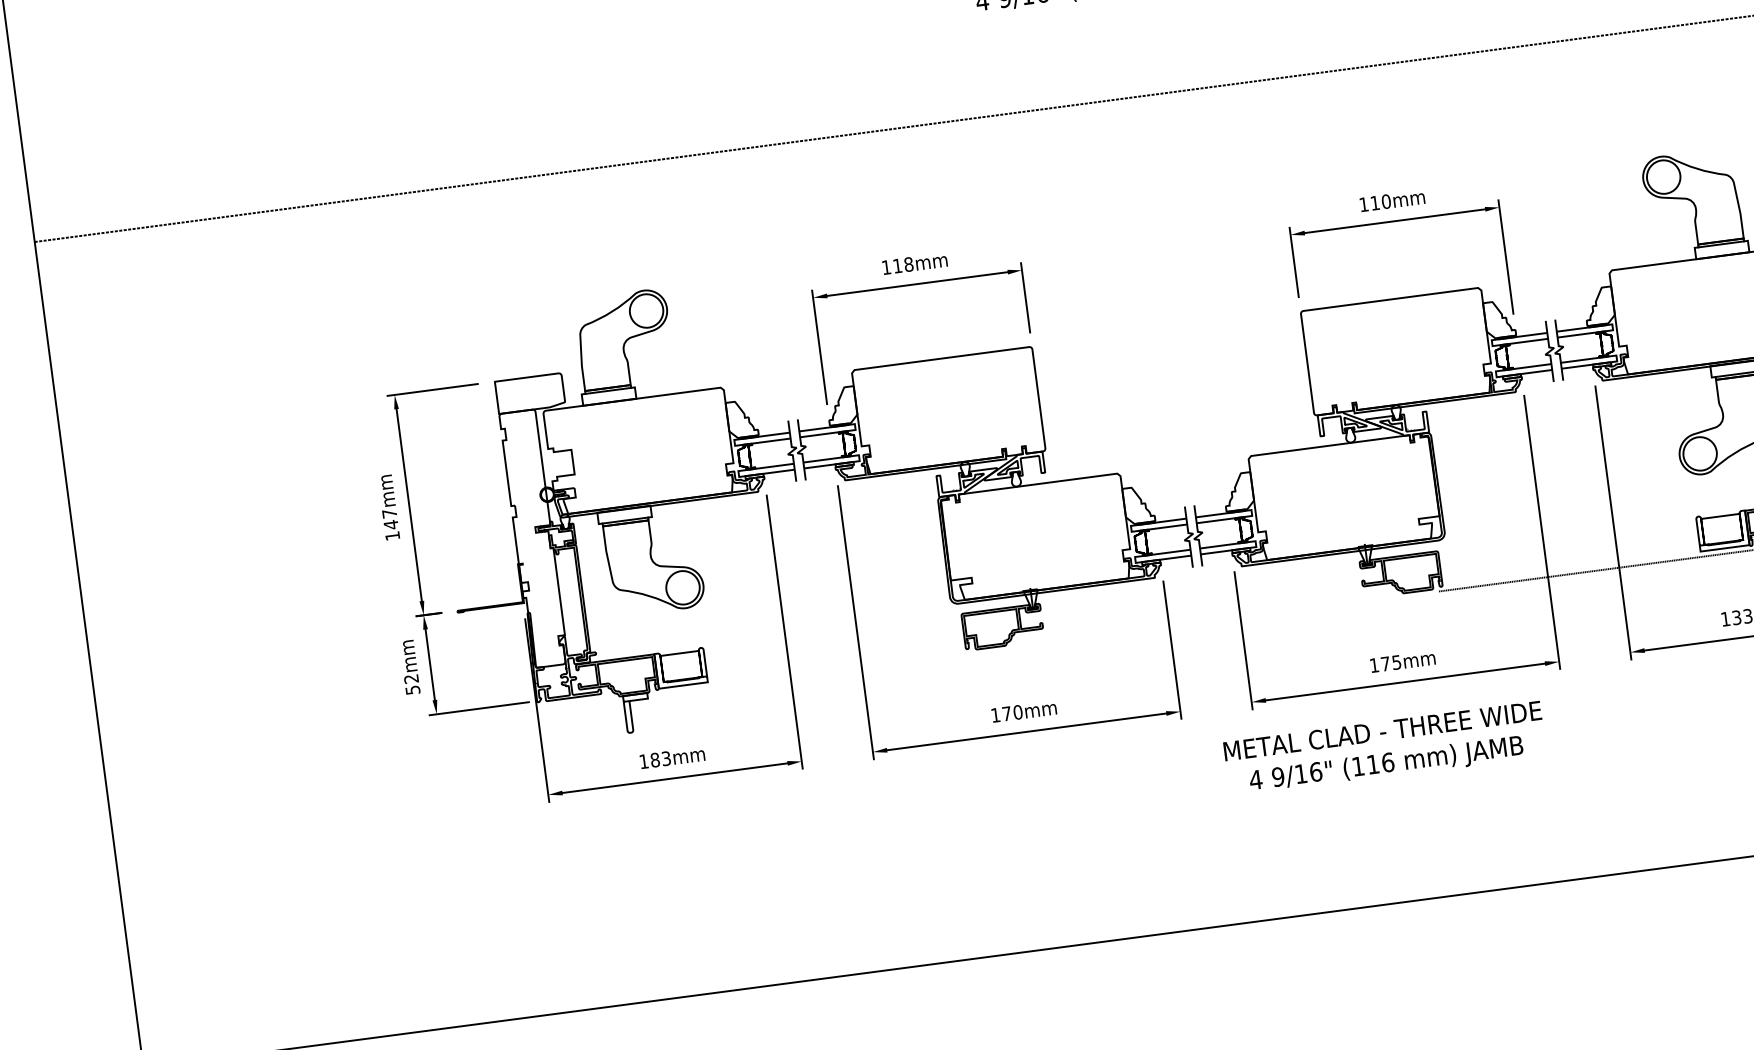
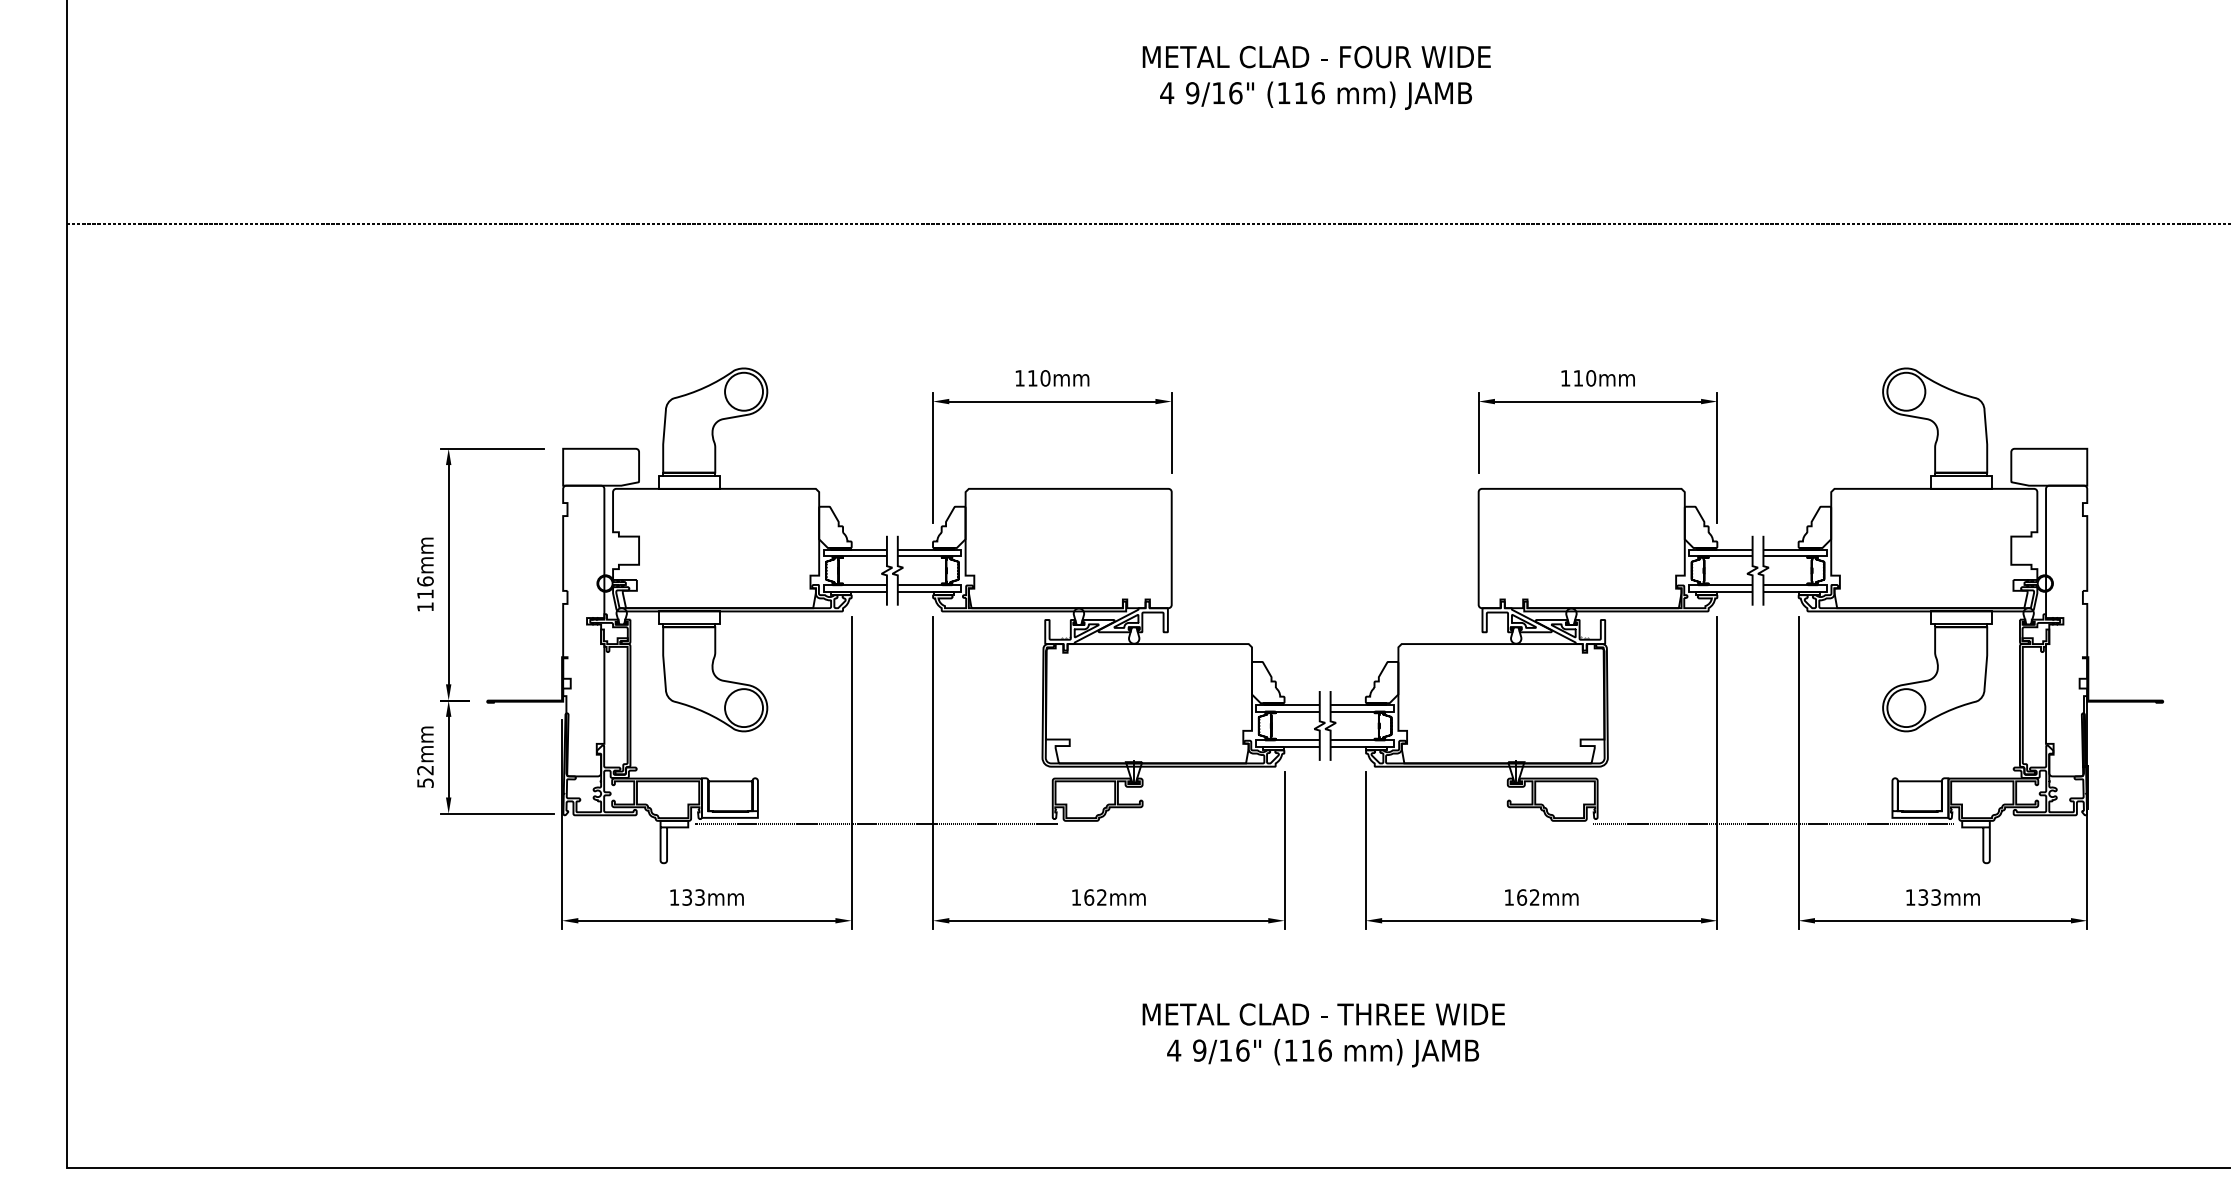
text: (908, 264) -> (1045, 378), 118mm -> 110mm
text: (390, 518) -> (425, 587), 147mm -> 116mm
text: (1391, 663) -> (1528, 897), 175mm -> 162mm
line: (812, 673) -> (876, 823), added
text: (1012, 713) -> (1095, 897), 170mm -> 162mm
text: (1384, 749) -> (1323, 1035), moved
text: (655, 760) -> (687, 897), 183mm -> 133mm

